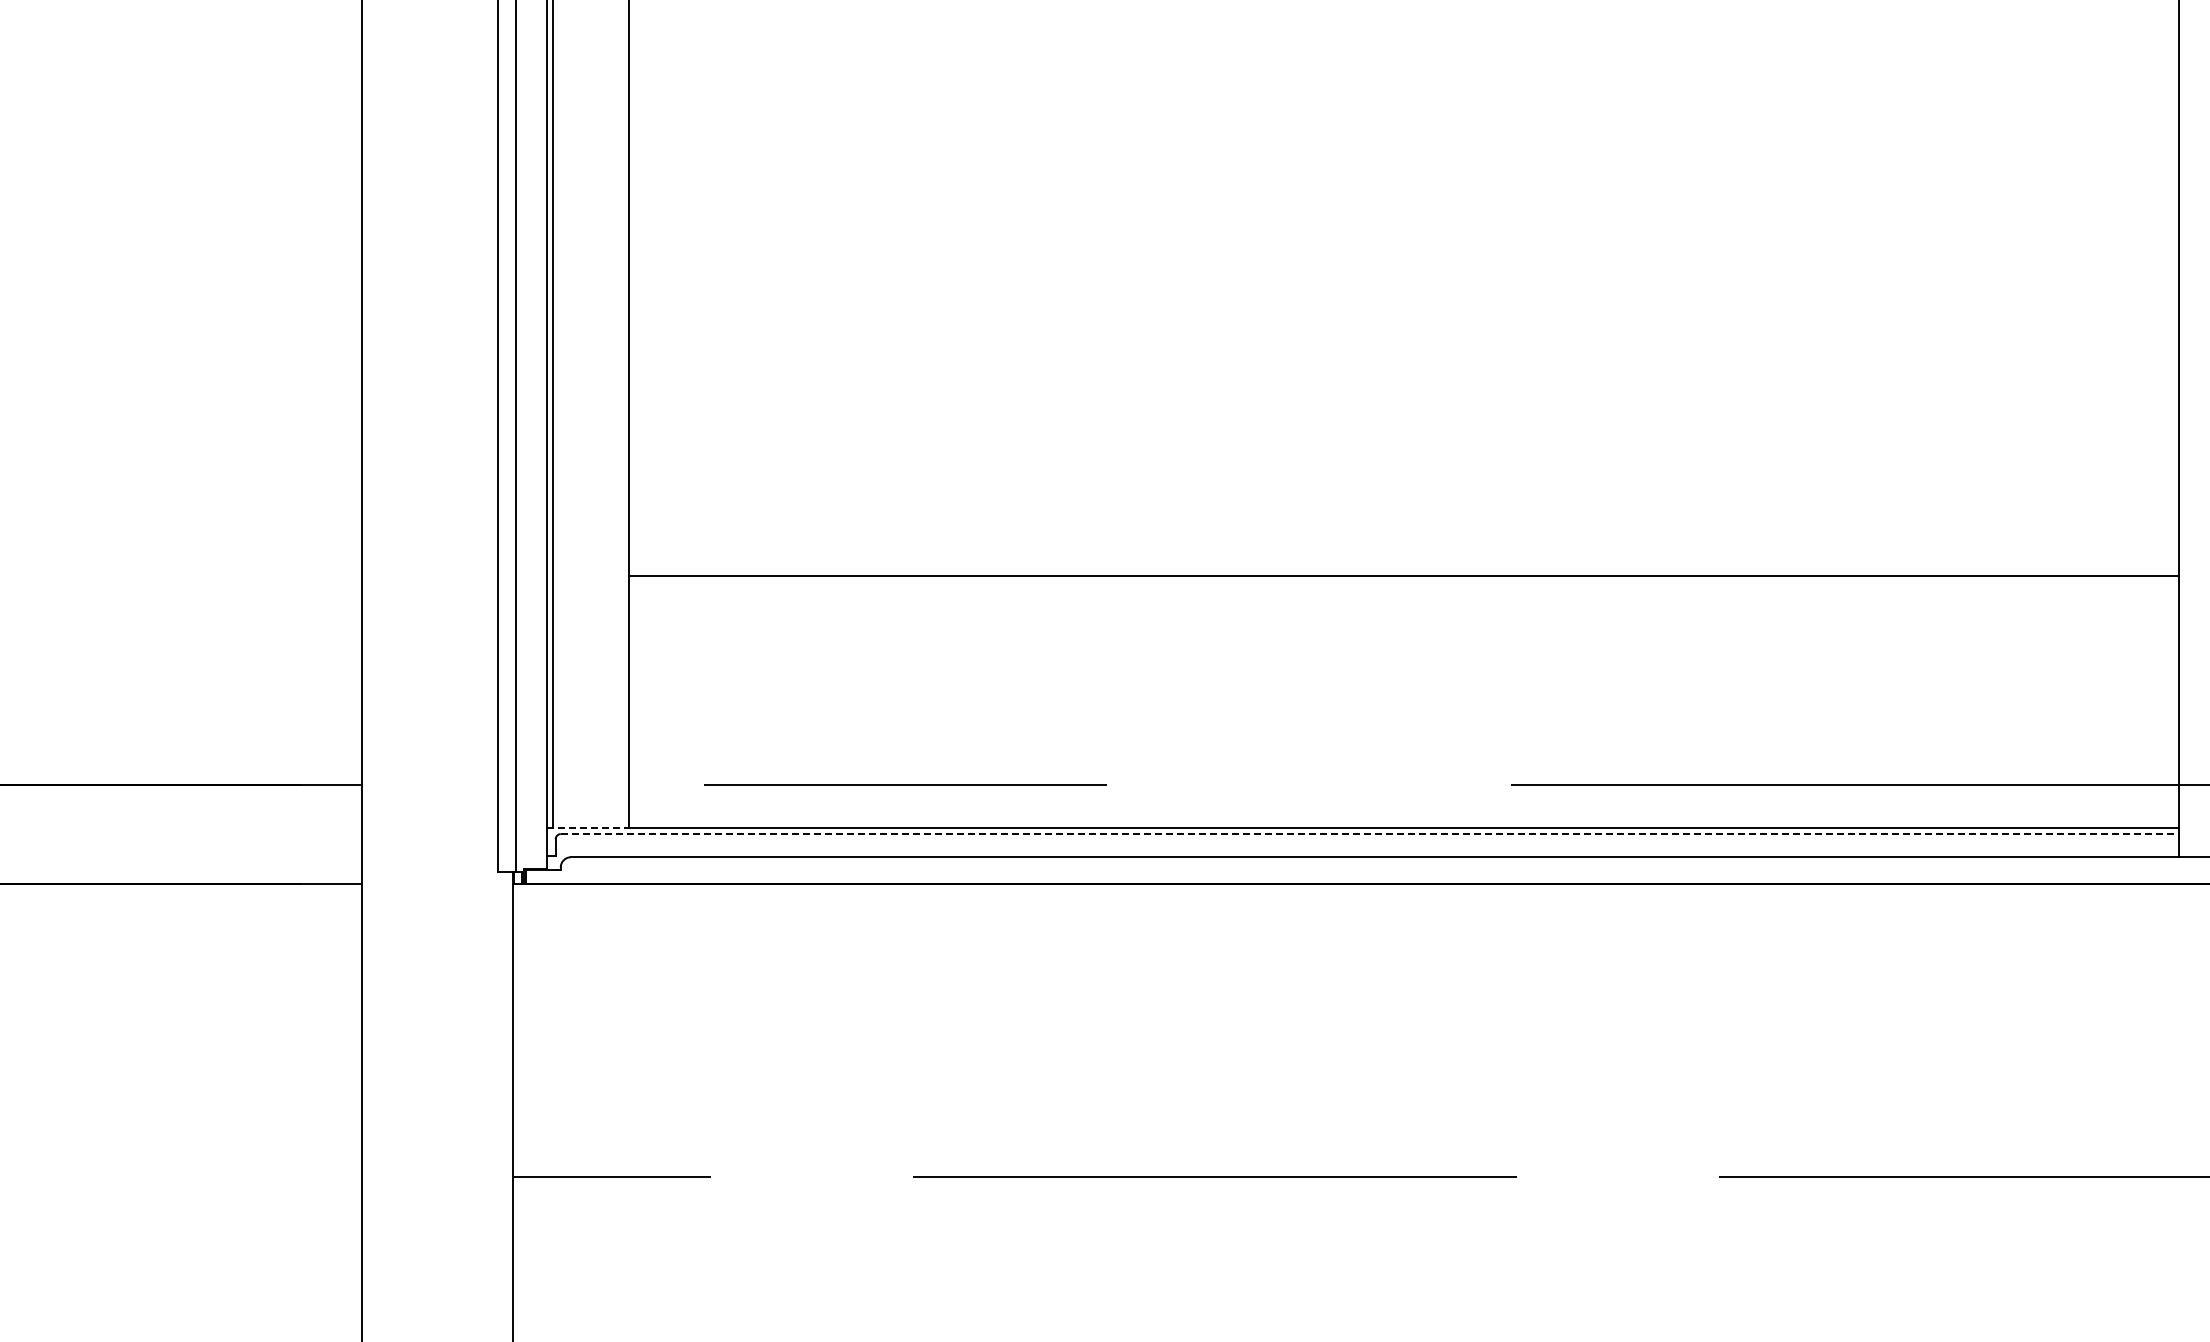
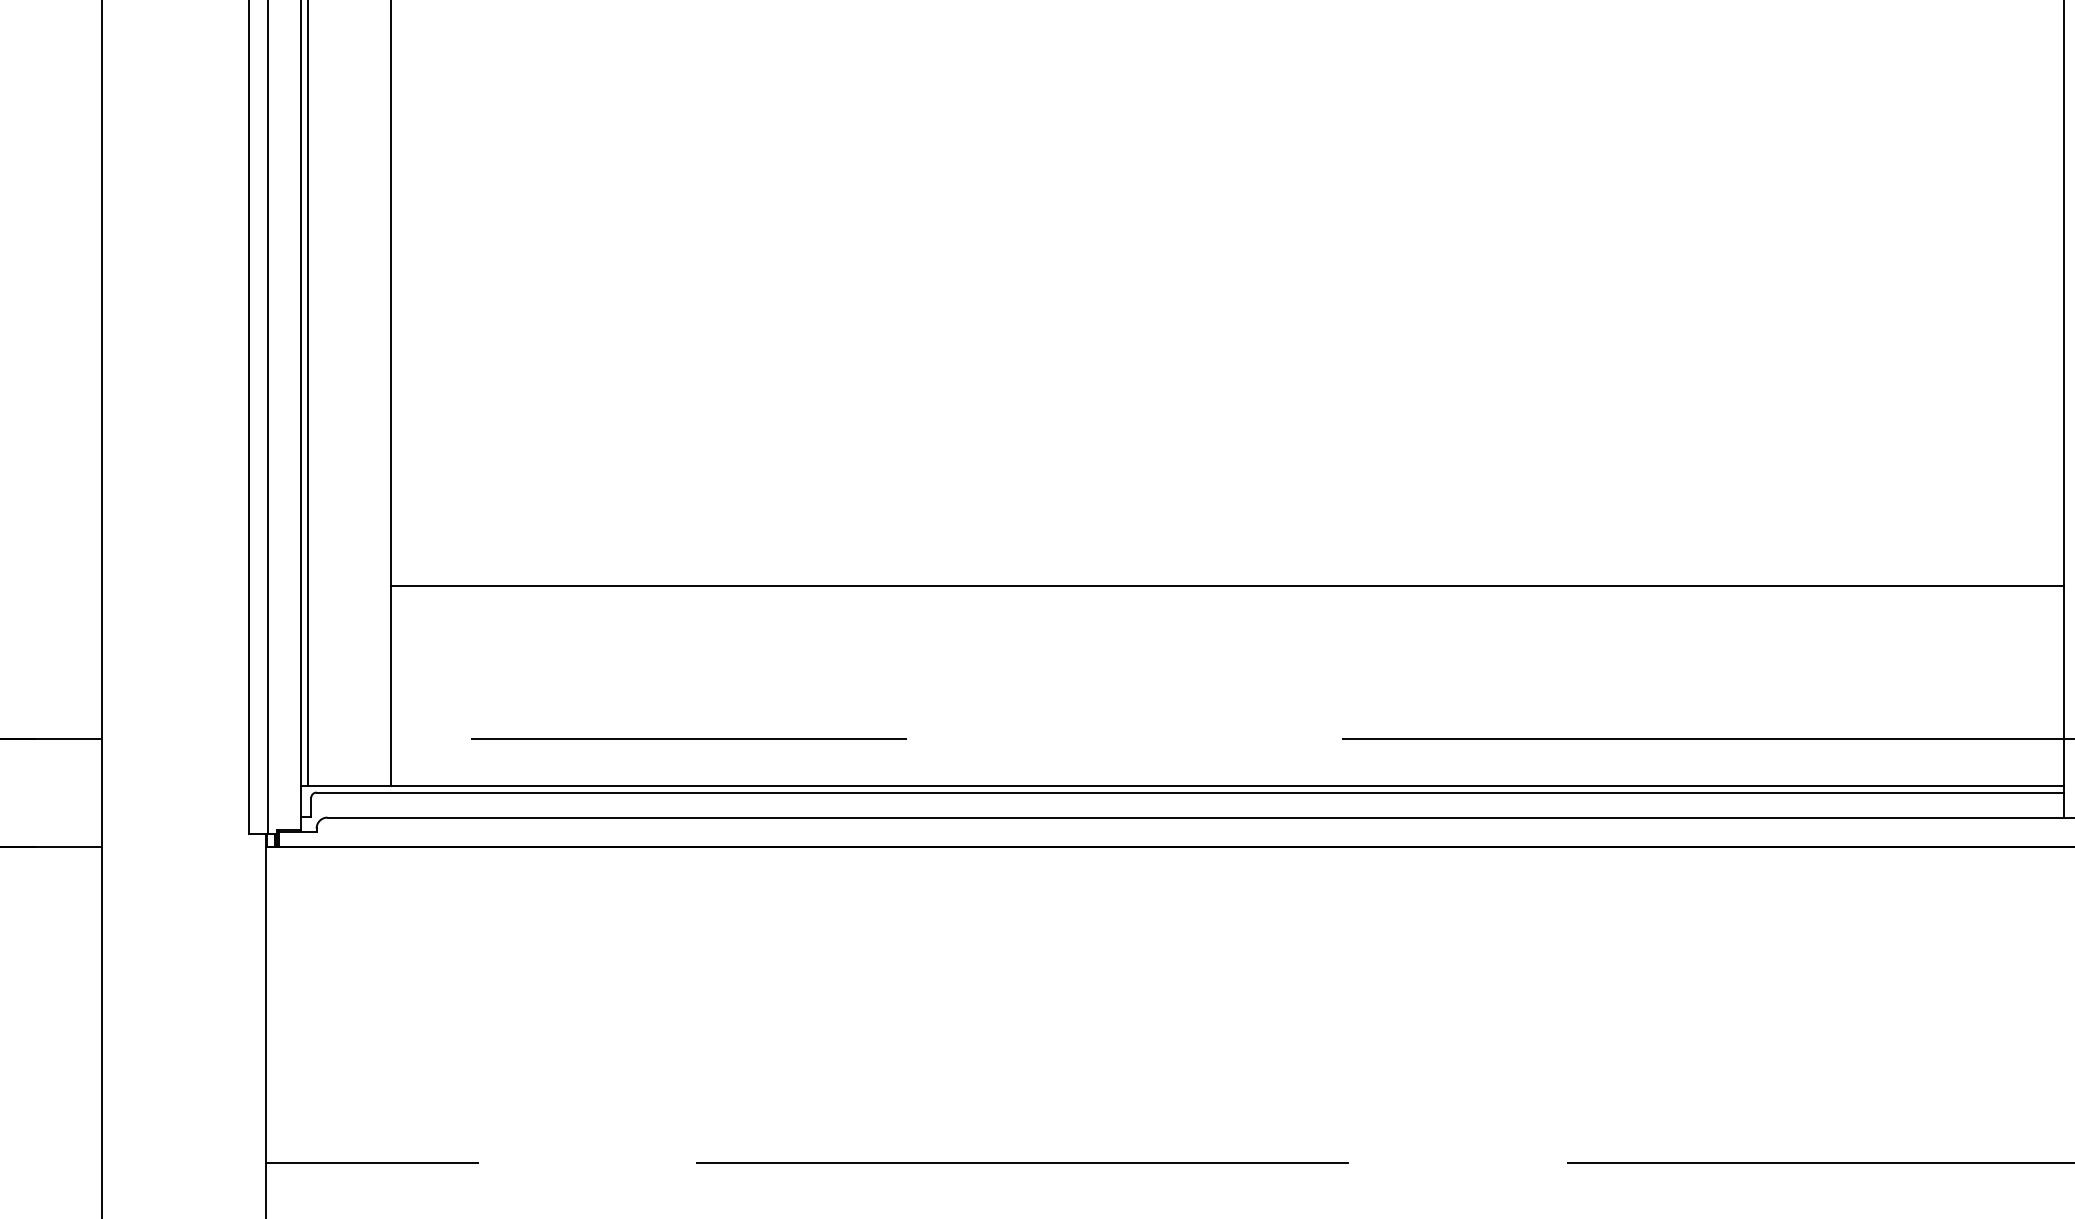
line: (1404, 575) -> (1227, 585), moved
line: (588, 828) -> (346, 786), dashed -> solid
line: (1370, 834) -> (1190, 793), dashed -> solid

